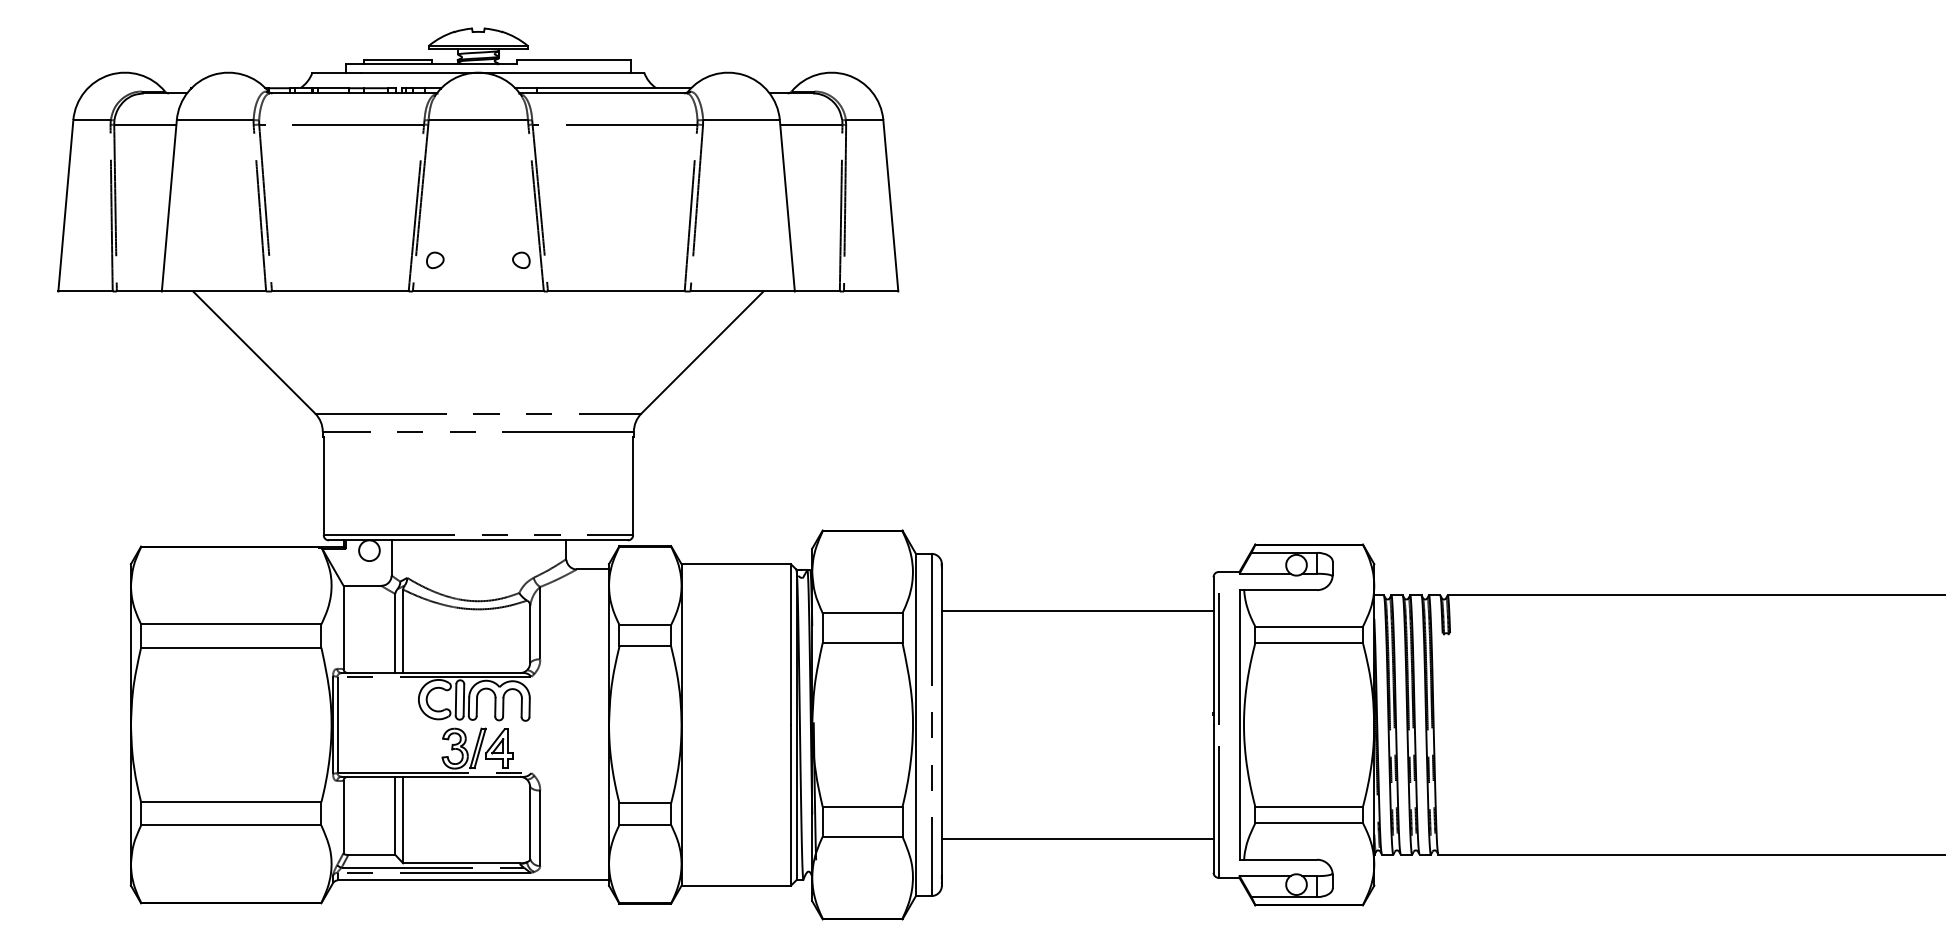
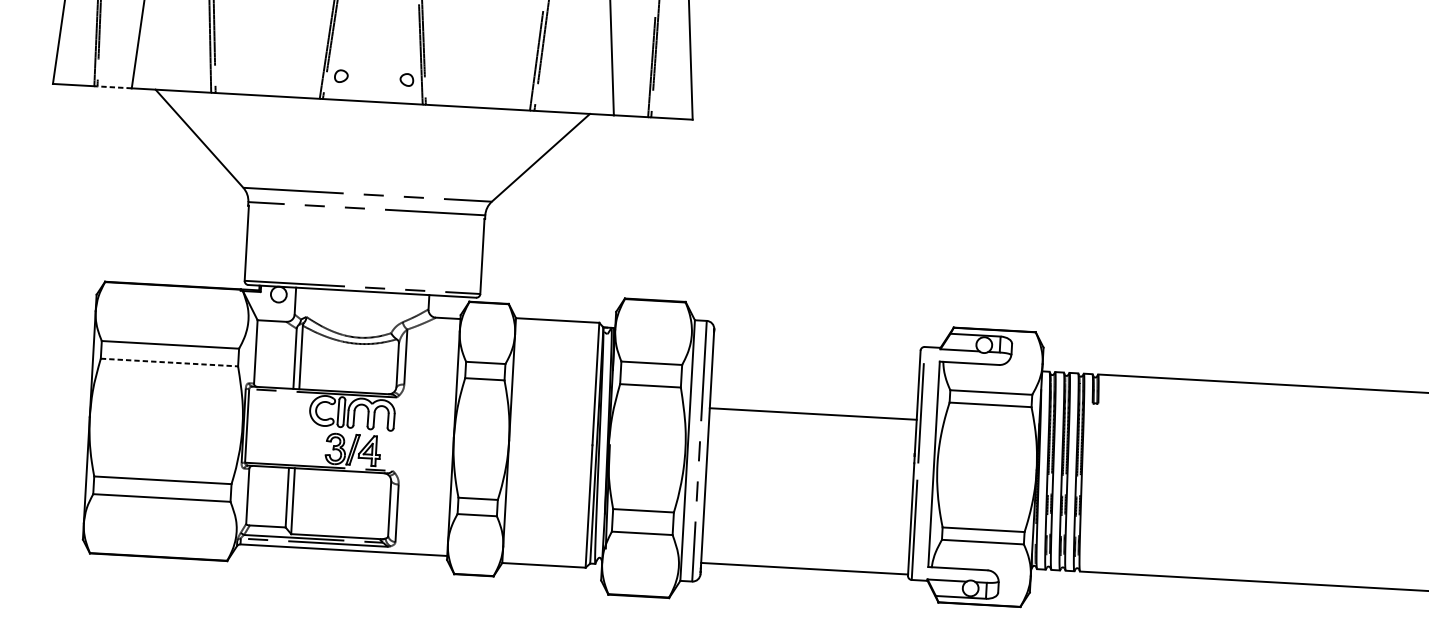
line: (138, 291) -> (113, 87), solid -> dashed
line: (1077, 610) -> (813, 413), moved
line: (231, 647) -> (169, 362), solid -> dashed
line: (1077, 839) -> (804, 569), moved

